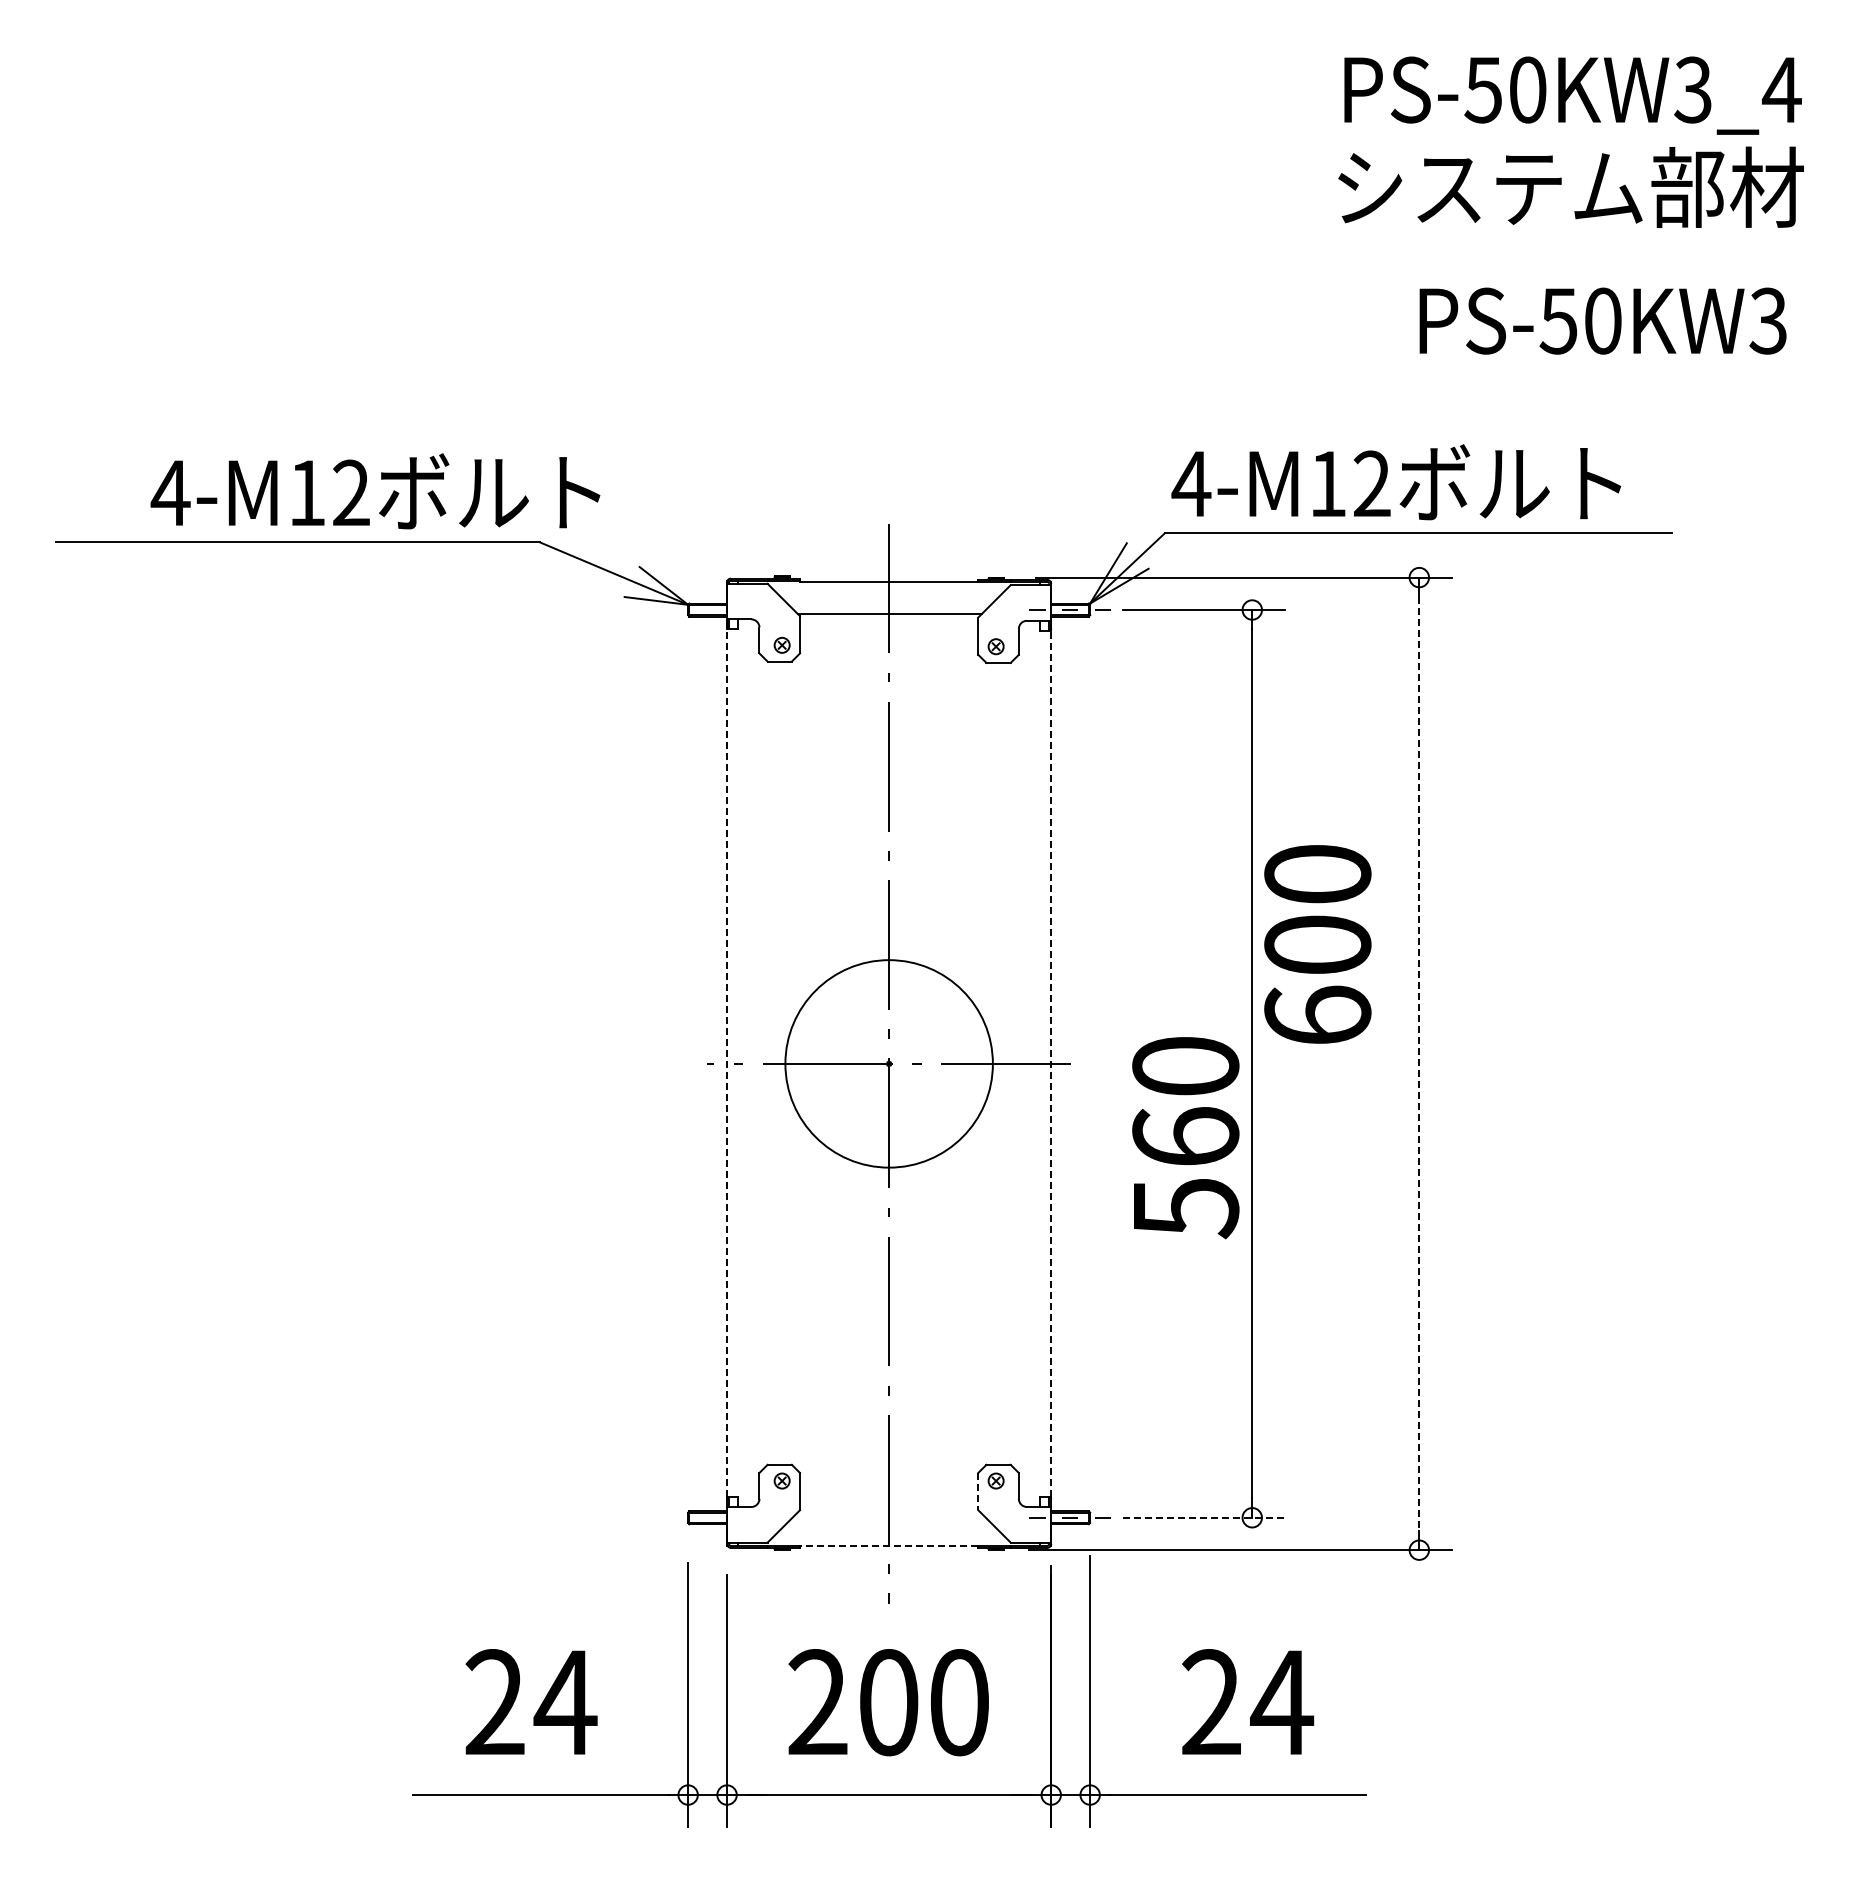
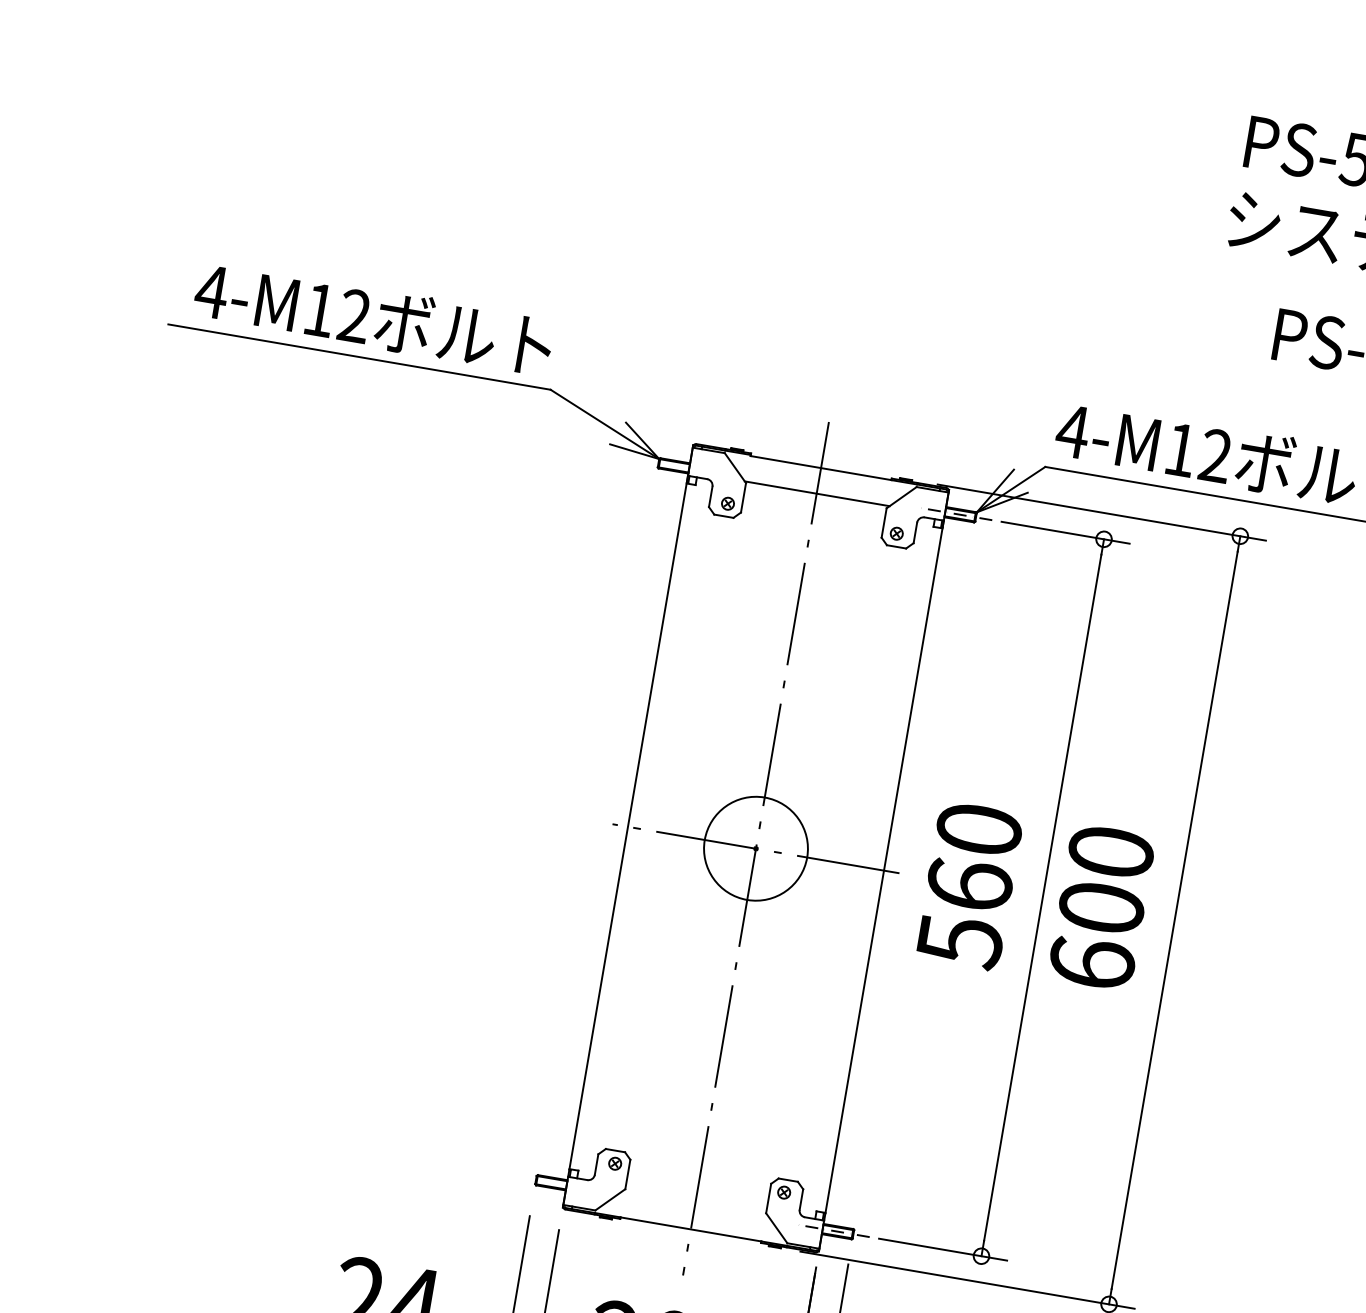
text: (375, 491) -> (373, 318), moved
text: (1317, 944) -> (1101, 907), moved
line: (727, 1054) -> (629, 819), dashed -> solid
line: (1051, 1058) -> (884, 866), dashed -> solid
circle: (889, 1063) -> (756, 848), size x0.62
line: (1419, 1063) -> (1174, 920), dashed -> solid
text: (1185, 1138) -> (969, 886), moved
line: (978, 1491) -> (768, 1198), dashed -> solid
line: (1204, 1517) -> (943, 1249), dashed -> solid
line: (888, 1545) -> (690, 1229), dashed -> solid

